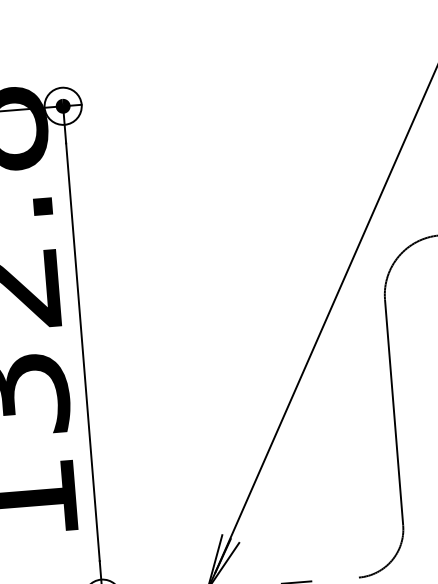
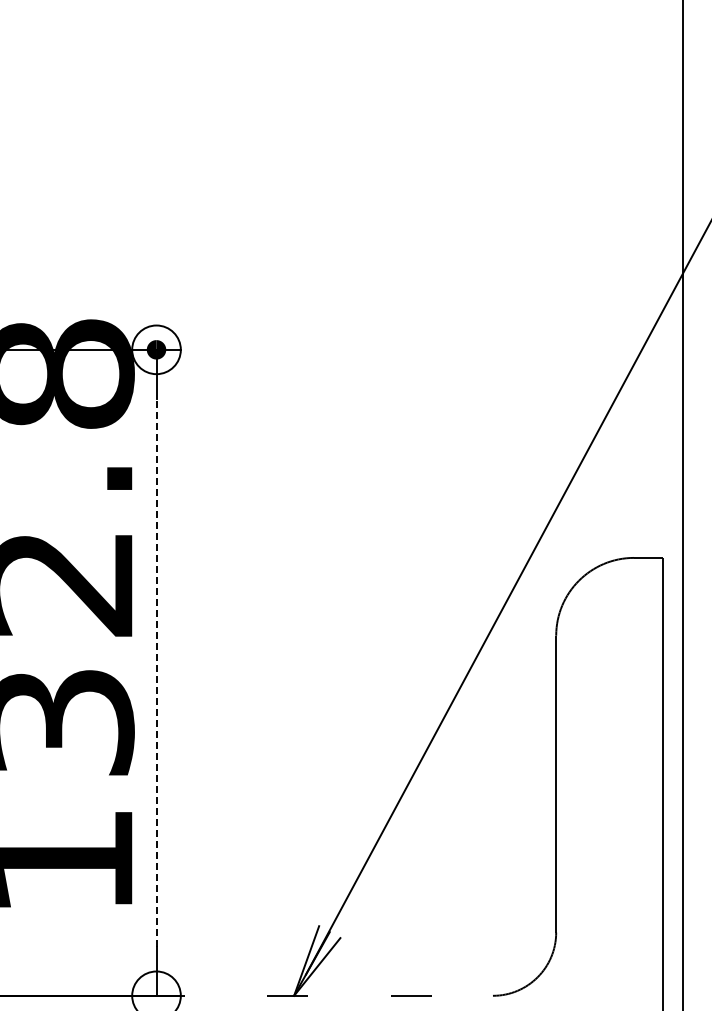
line: (82, 351) -> (156, 672), solid -> dashed

